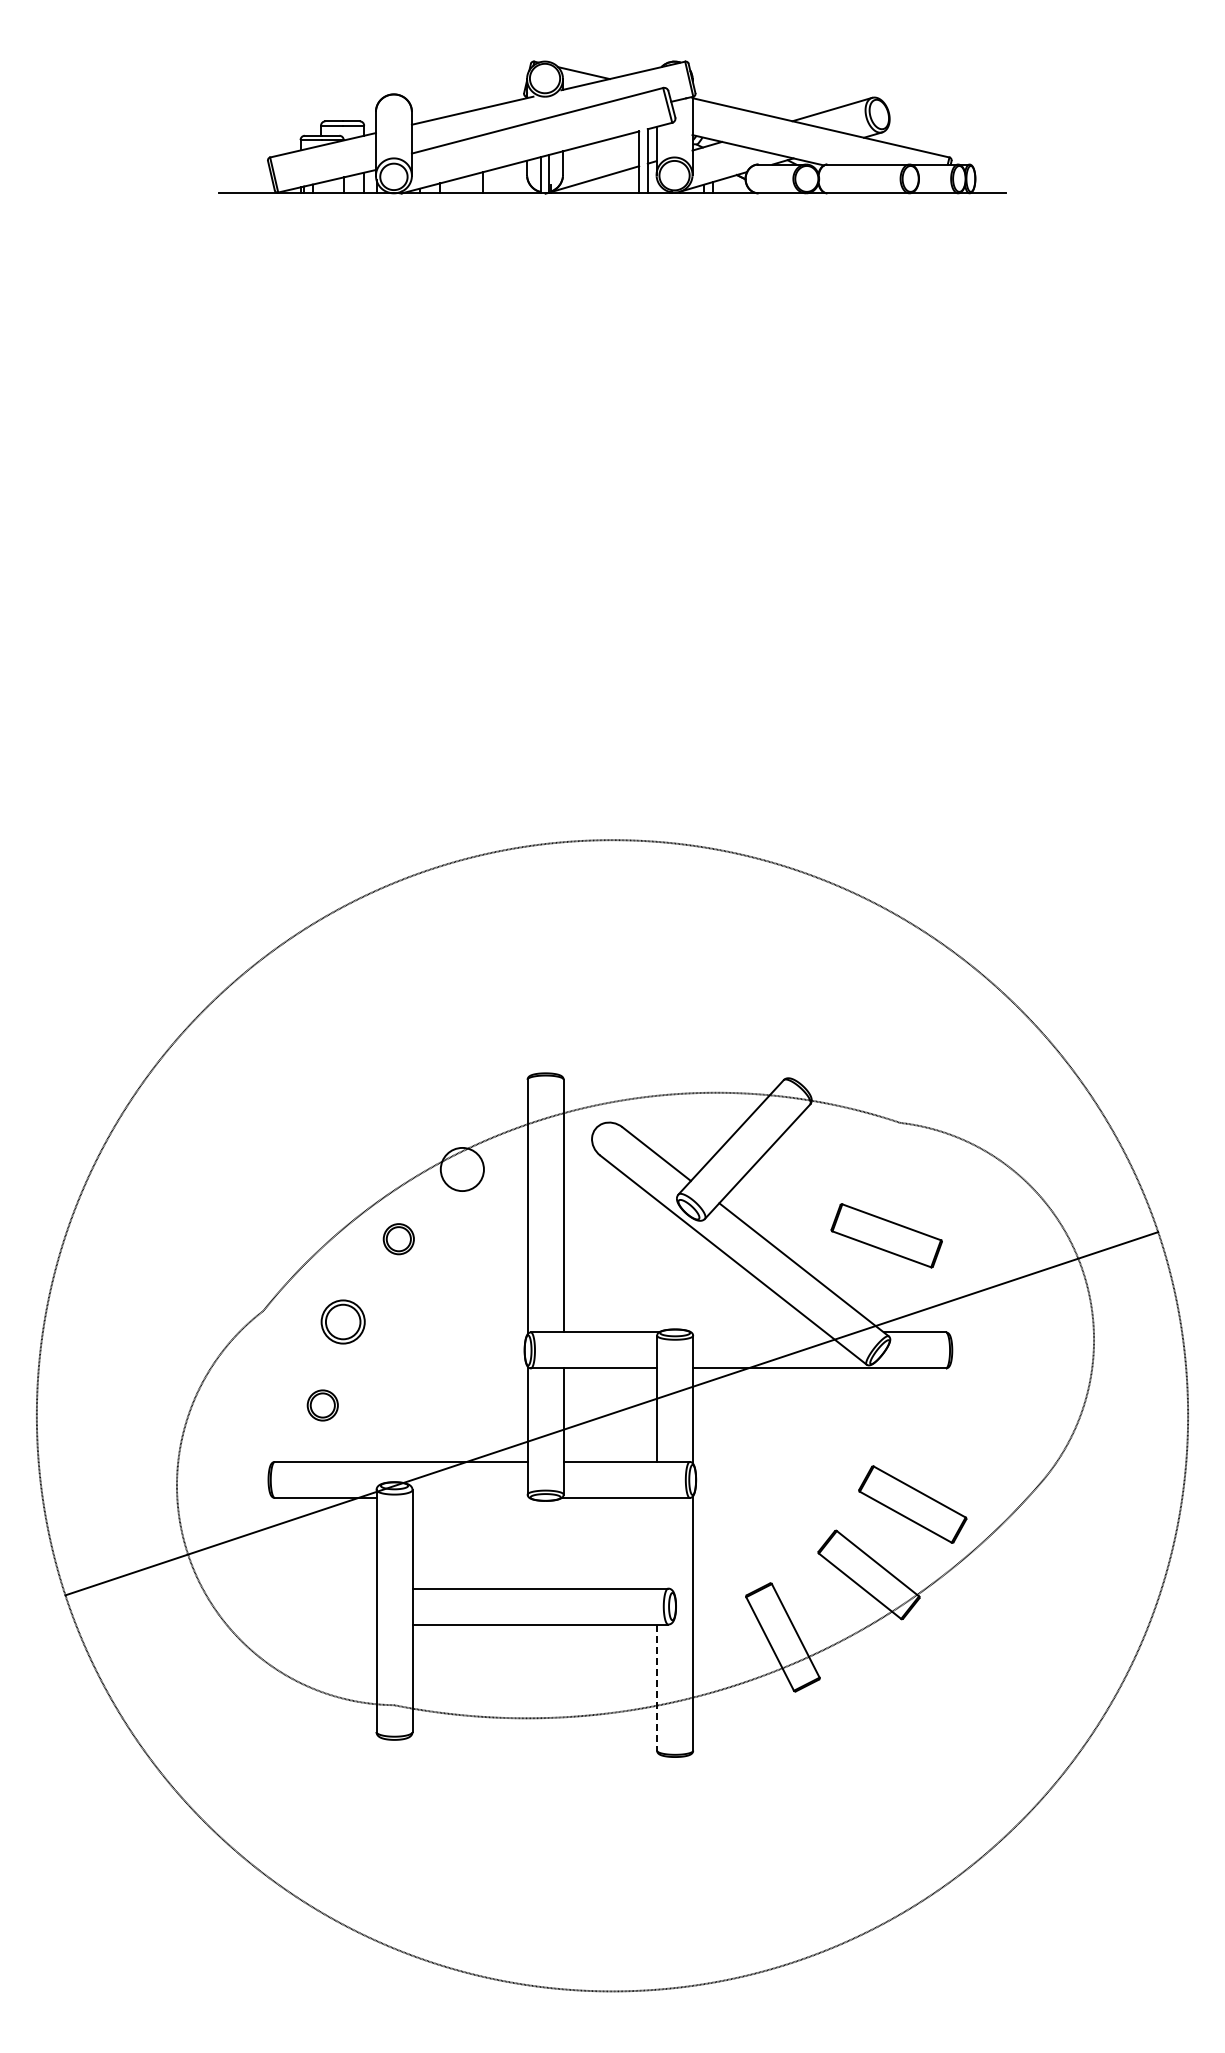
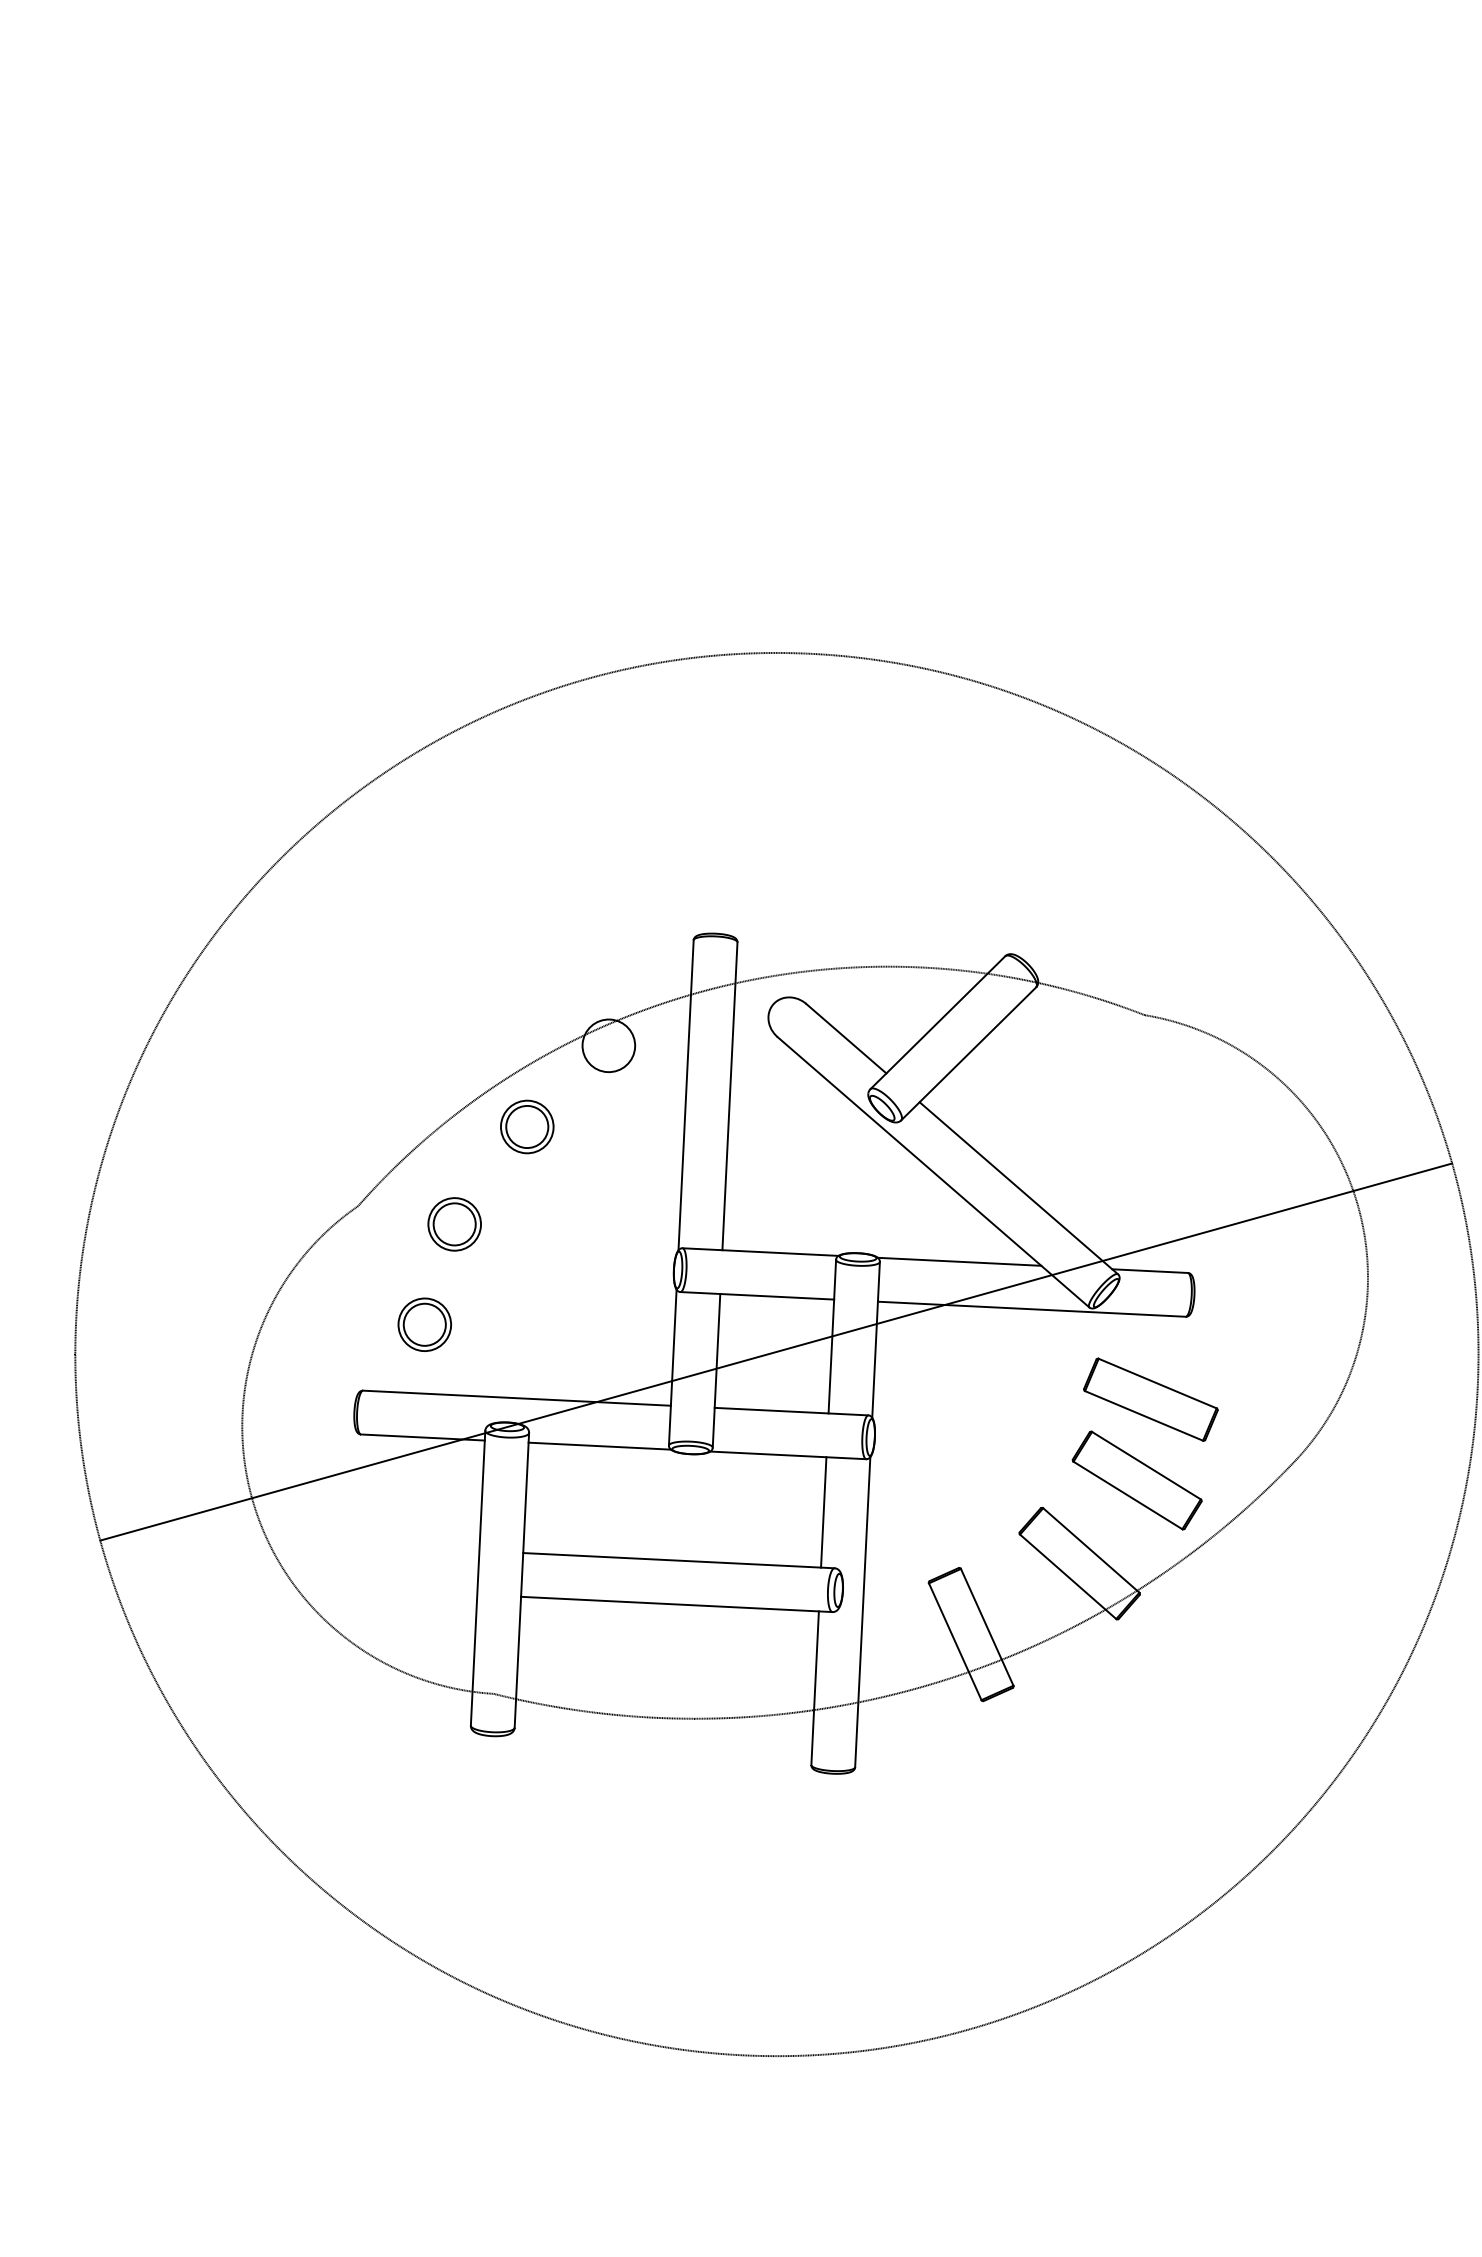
part: (886, 1235) -> (1150, 1399), moved
part: (398, 1238) -> (526, 1126), size x1.43
line: (758, 1332) -> (959, 1261), added
part: (322, 1405) -> (424, 1324), size x1.43
line: (470, 1497) -> (599, 1445), added
line: (657, 1542) -> (824, 1511), added
line: (657, 1688) -> (815, 1689), dashed -> solid

